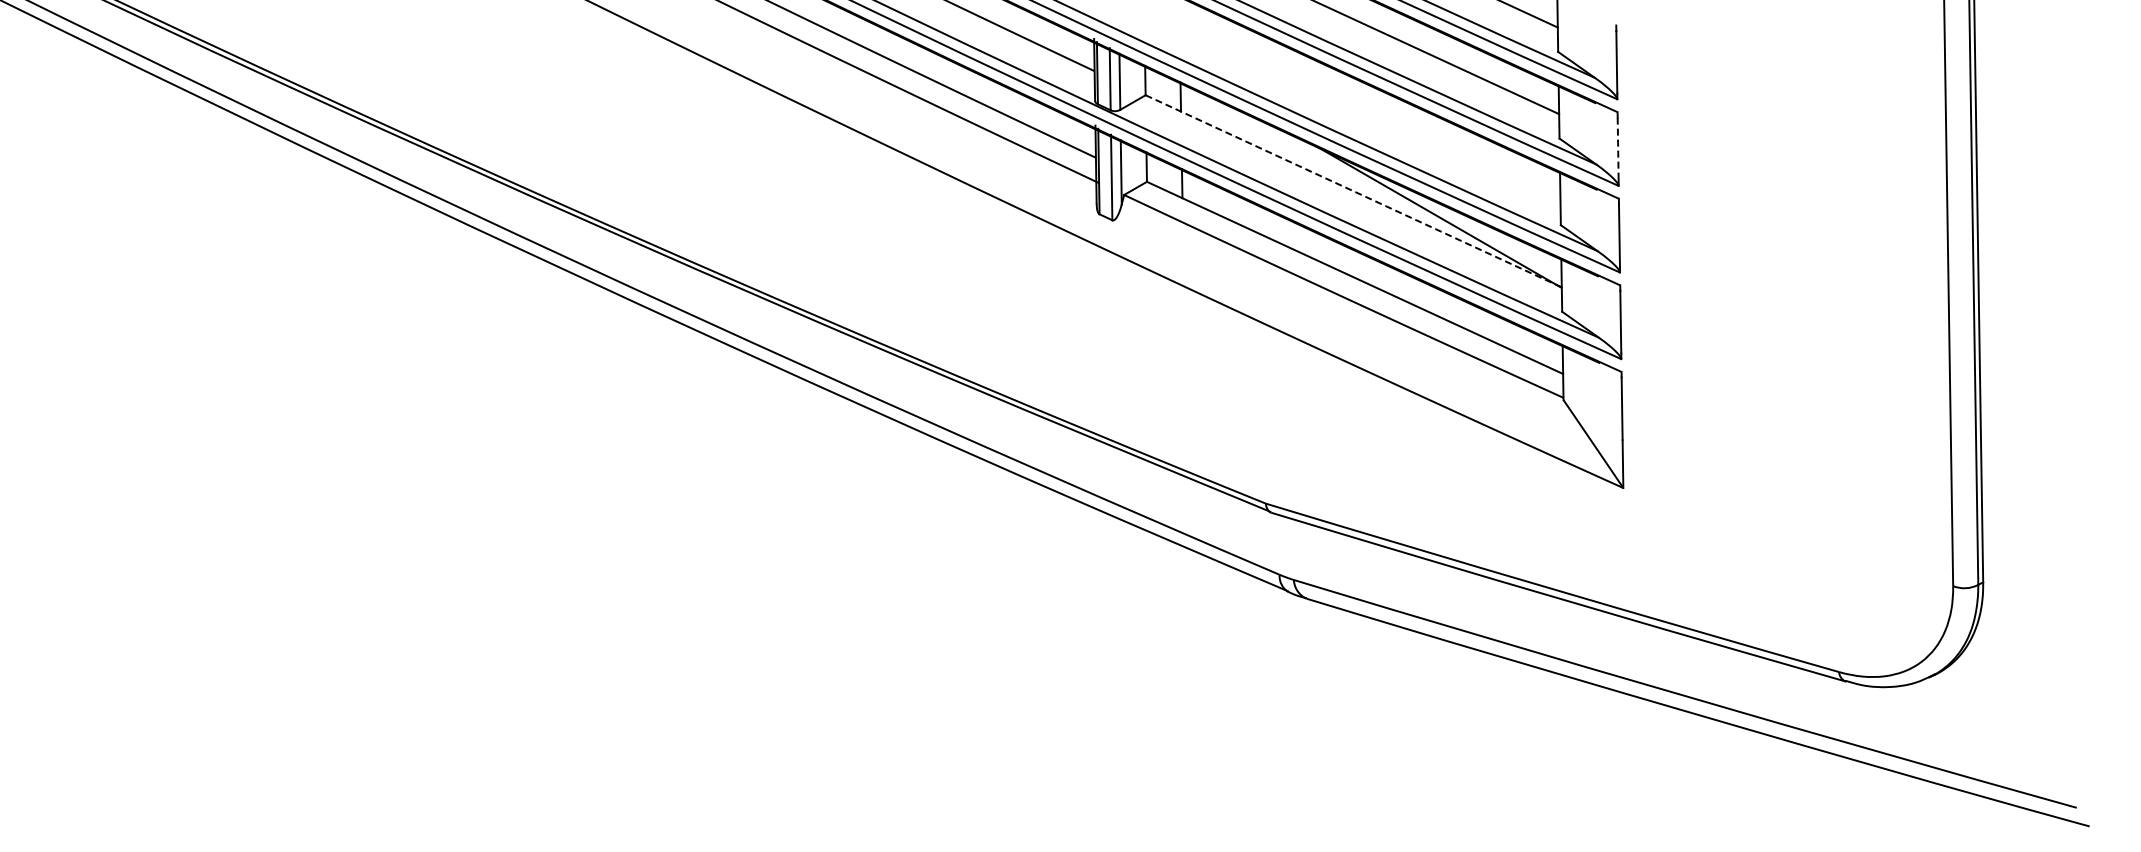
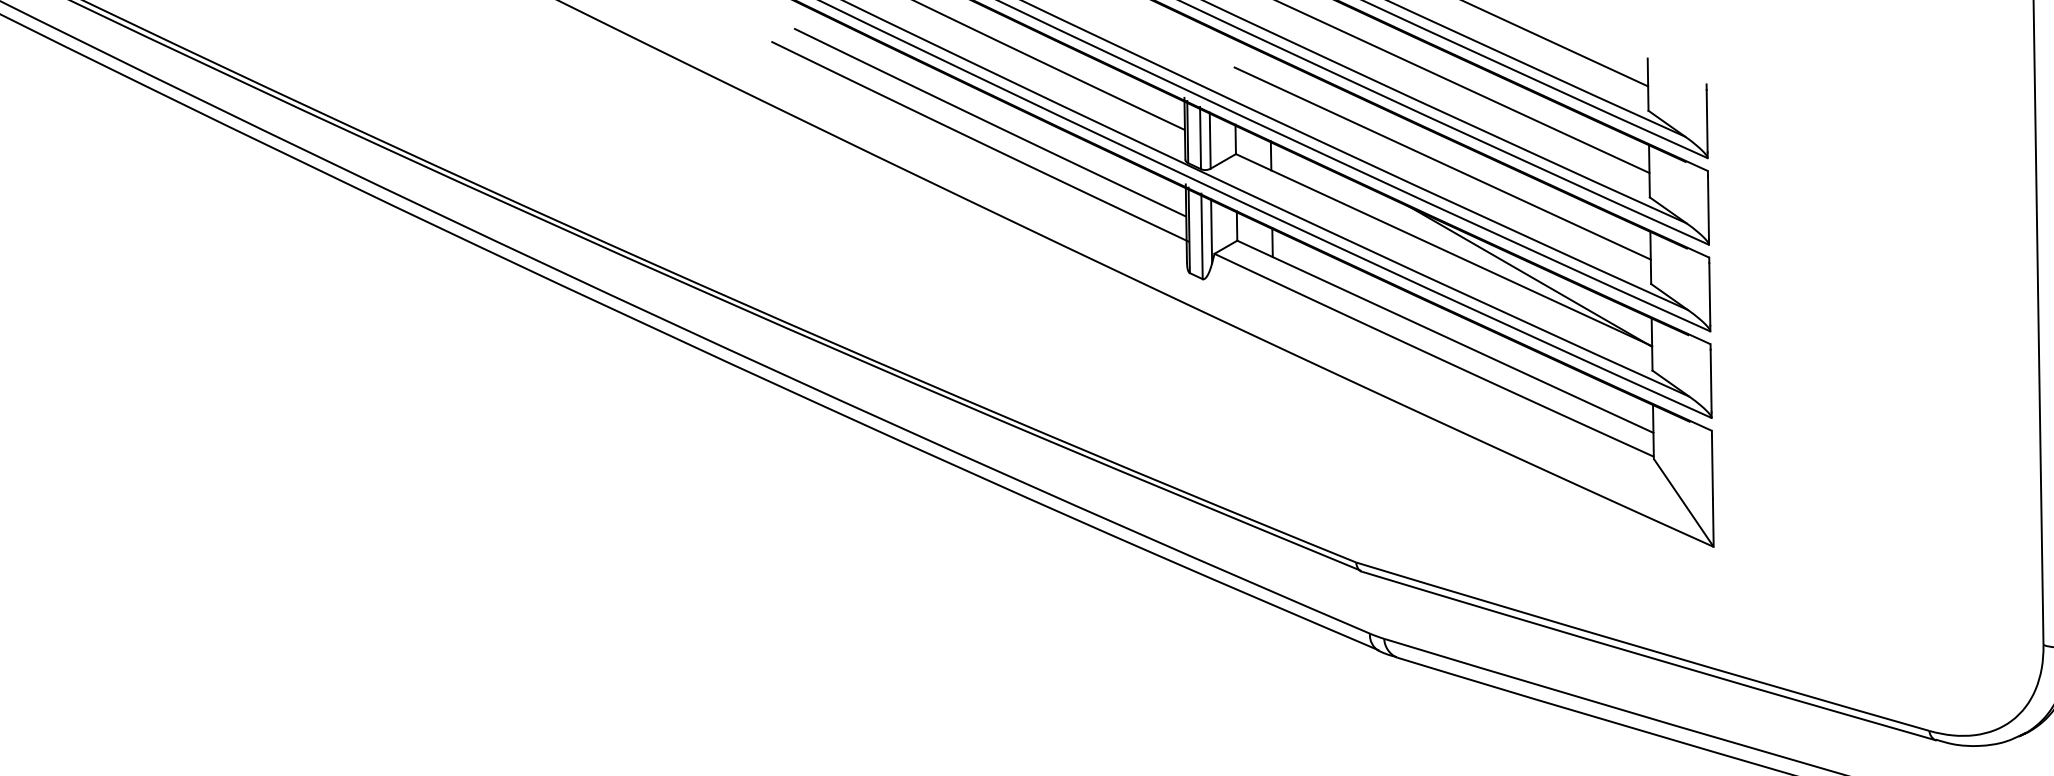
line: (1352, 104) -> (1442, 163), added
line: (1618, 149) -> (1708, 208), dashed -> solid
line: (1354, 191) -> (1444, 250), dashed -> solid

